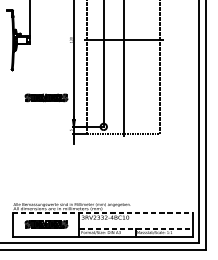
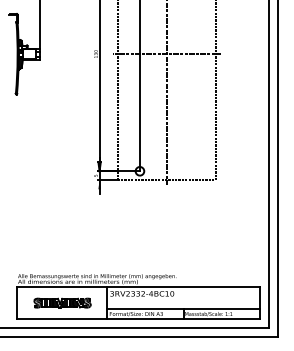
part: (46, 97) -> (62, 131), removed
line: (102, 212) -> (138, 287), dashed -> solid
line: (136, 228) -> (183, 308), dashed -> solid

